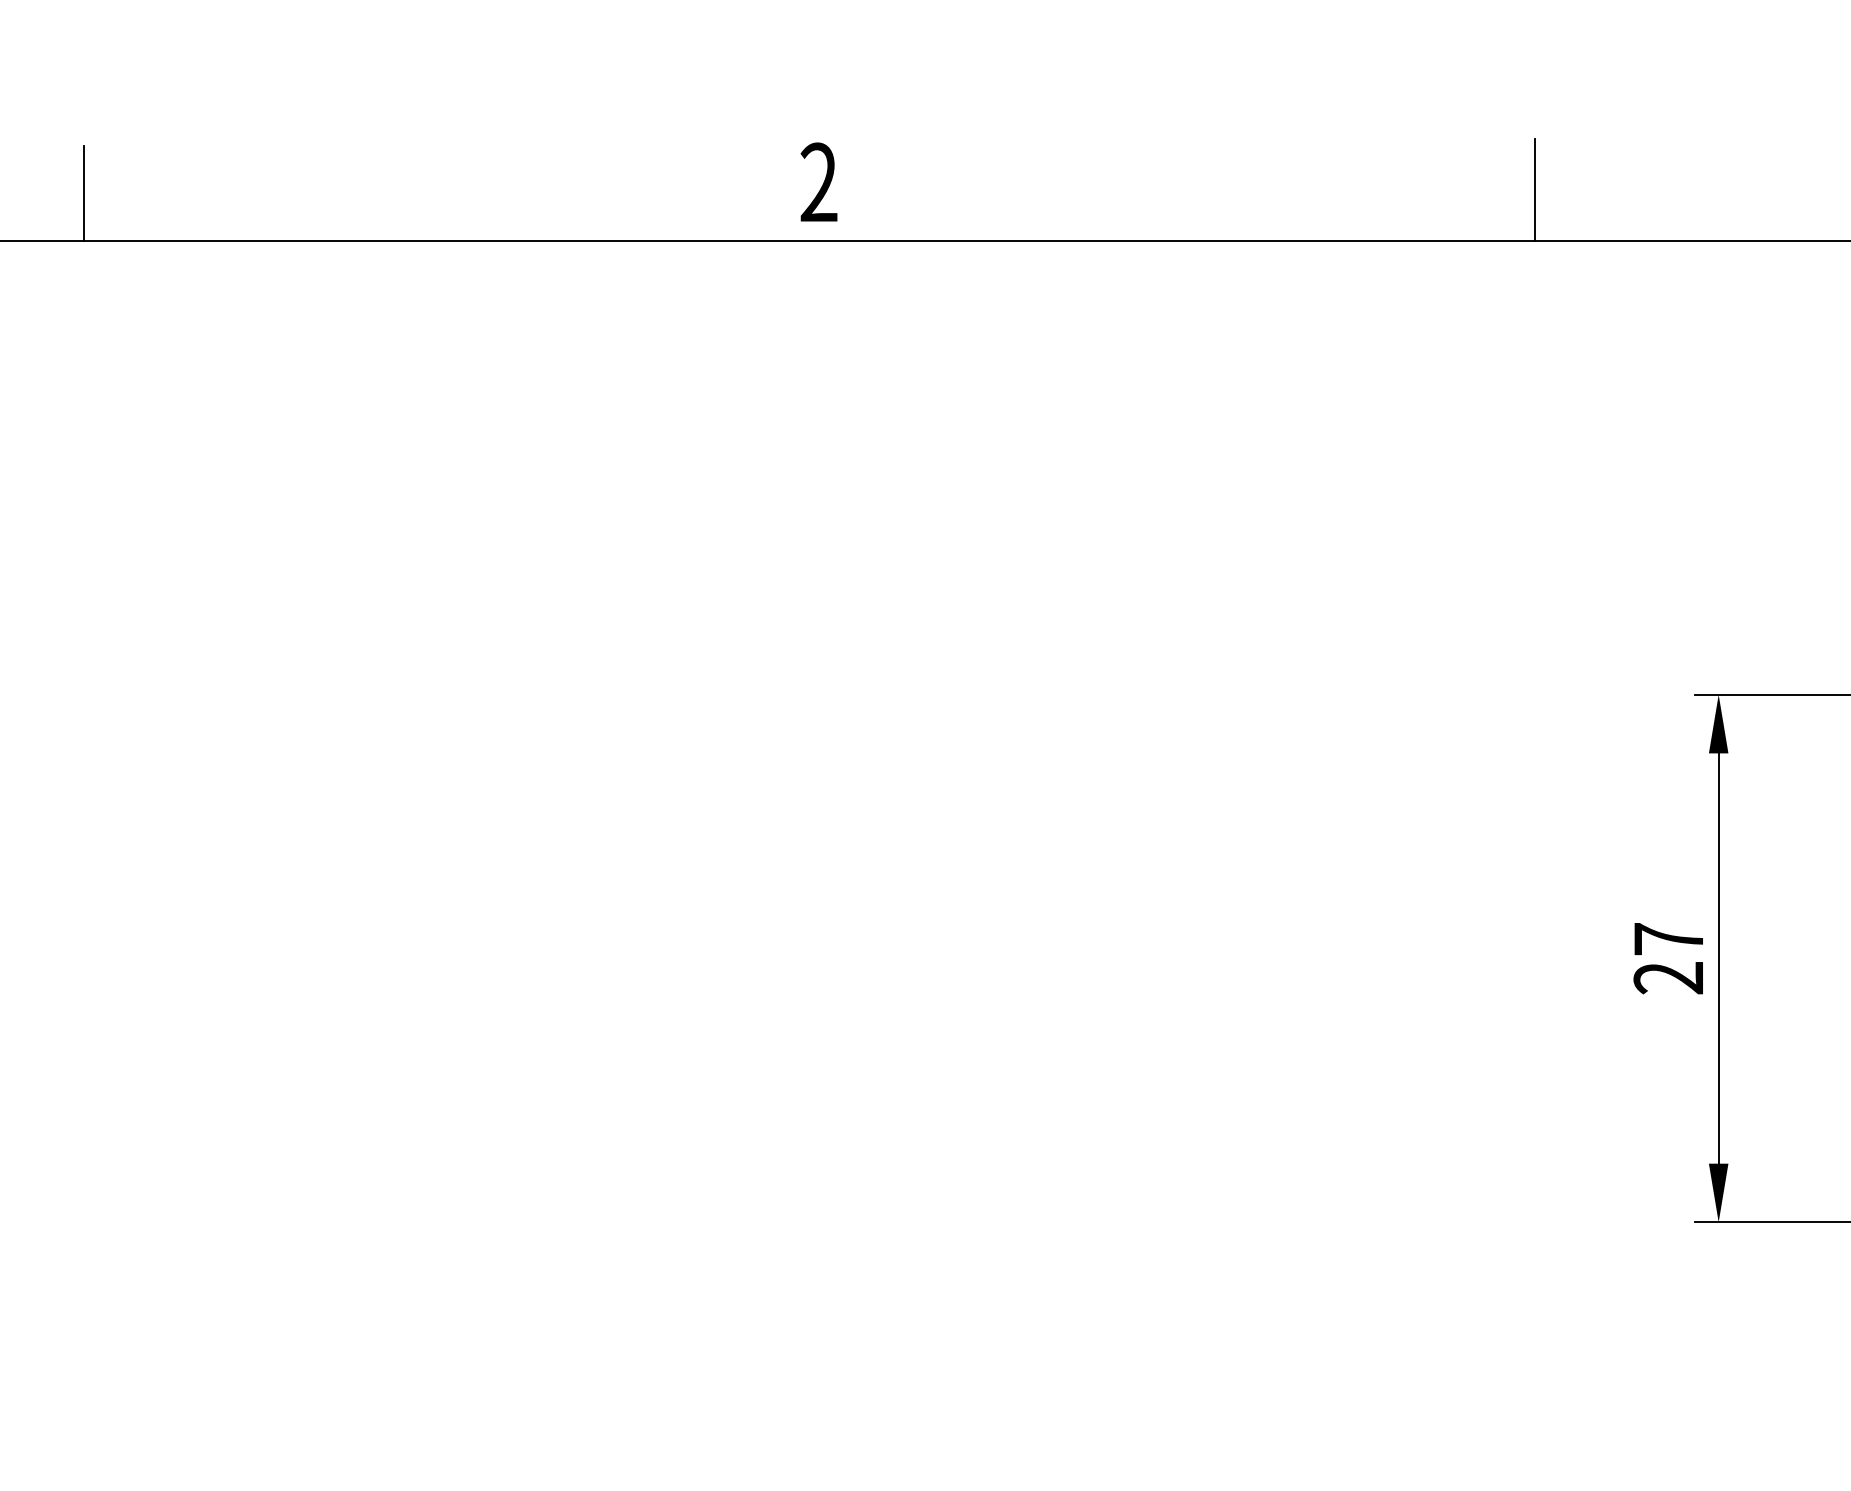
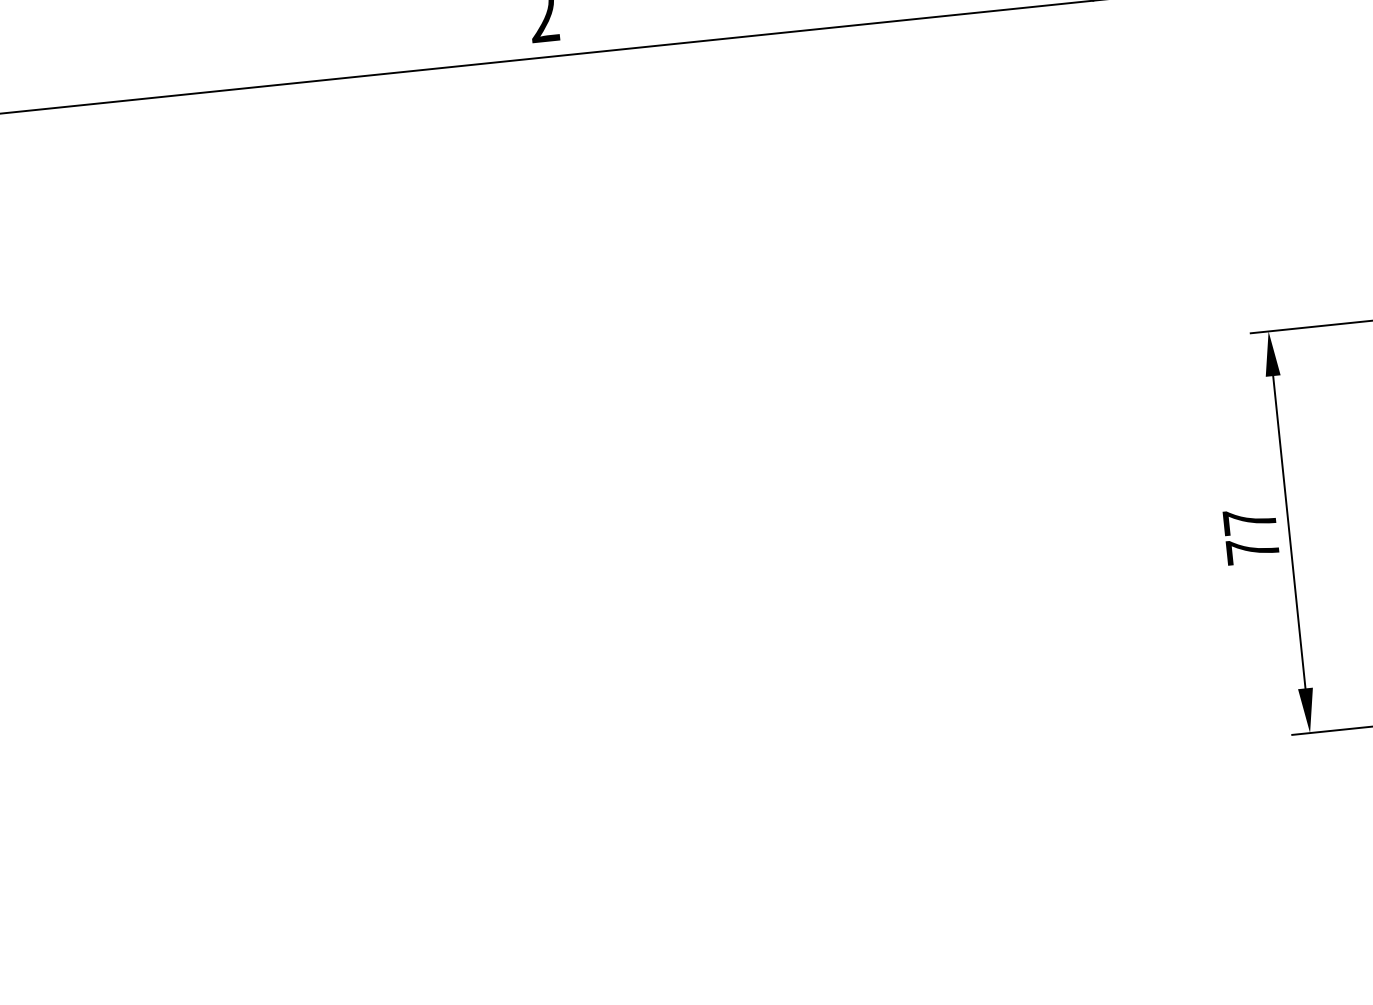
text: (1667, 977) -> (1251, 550), 27 -> 77

